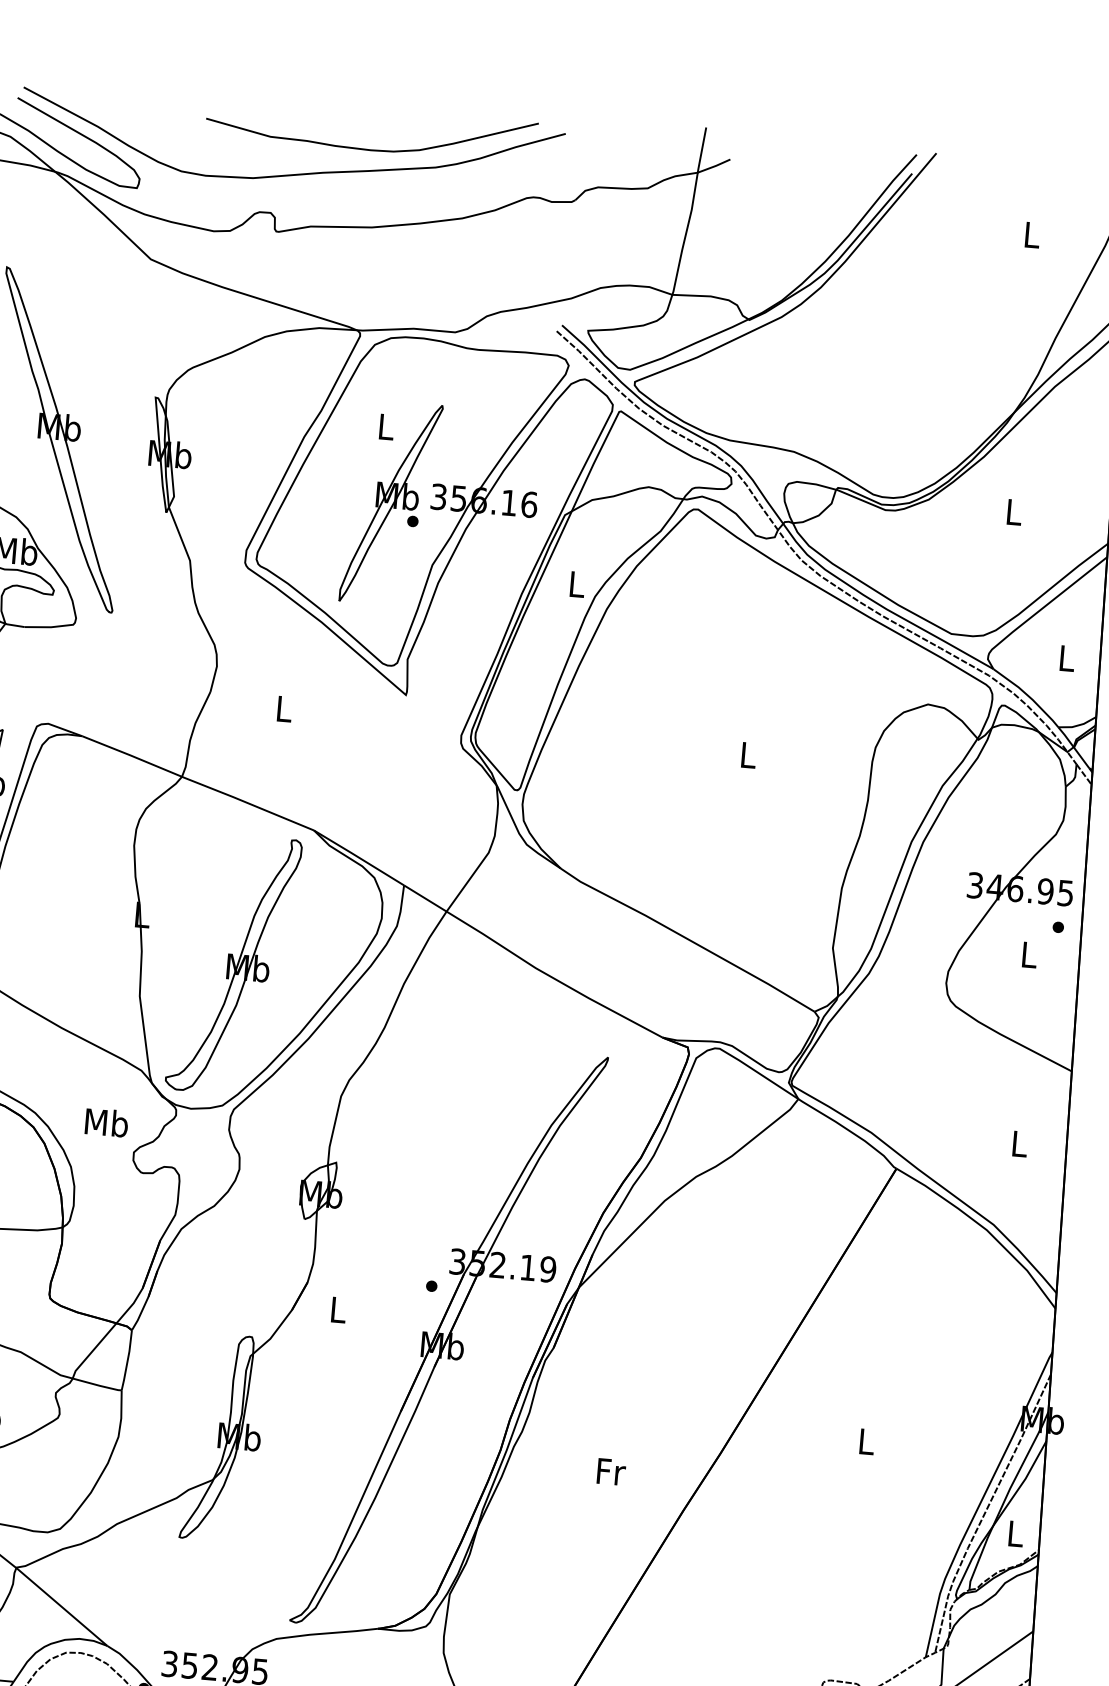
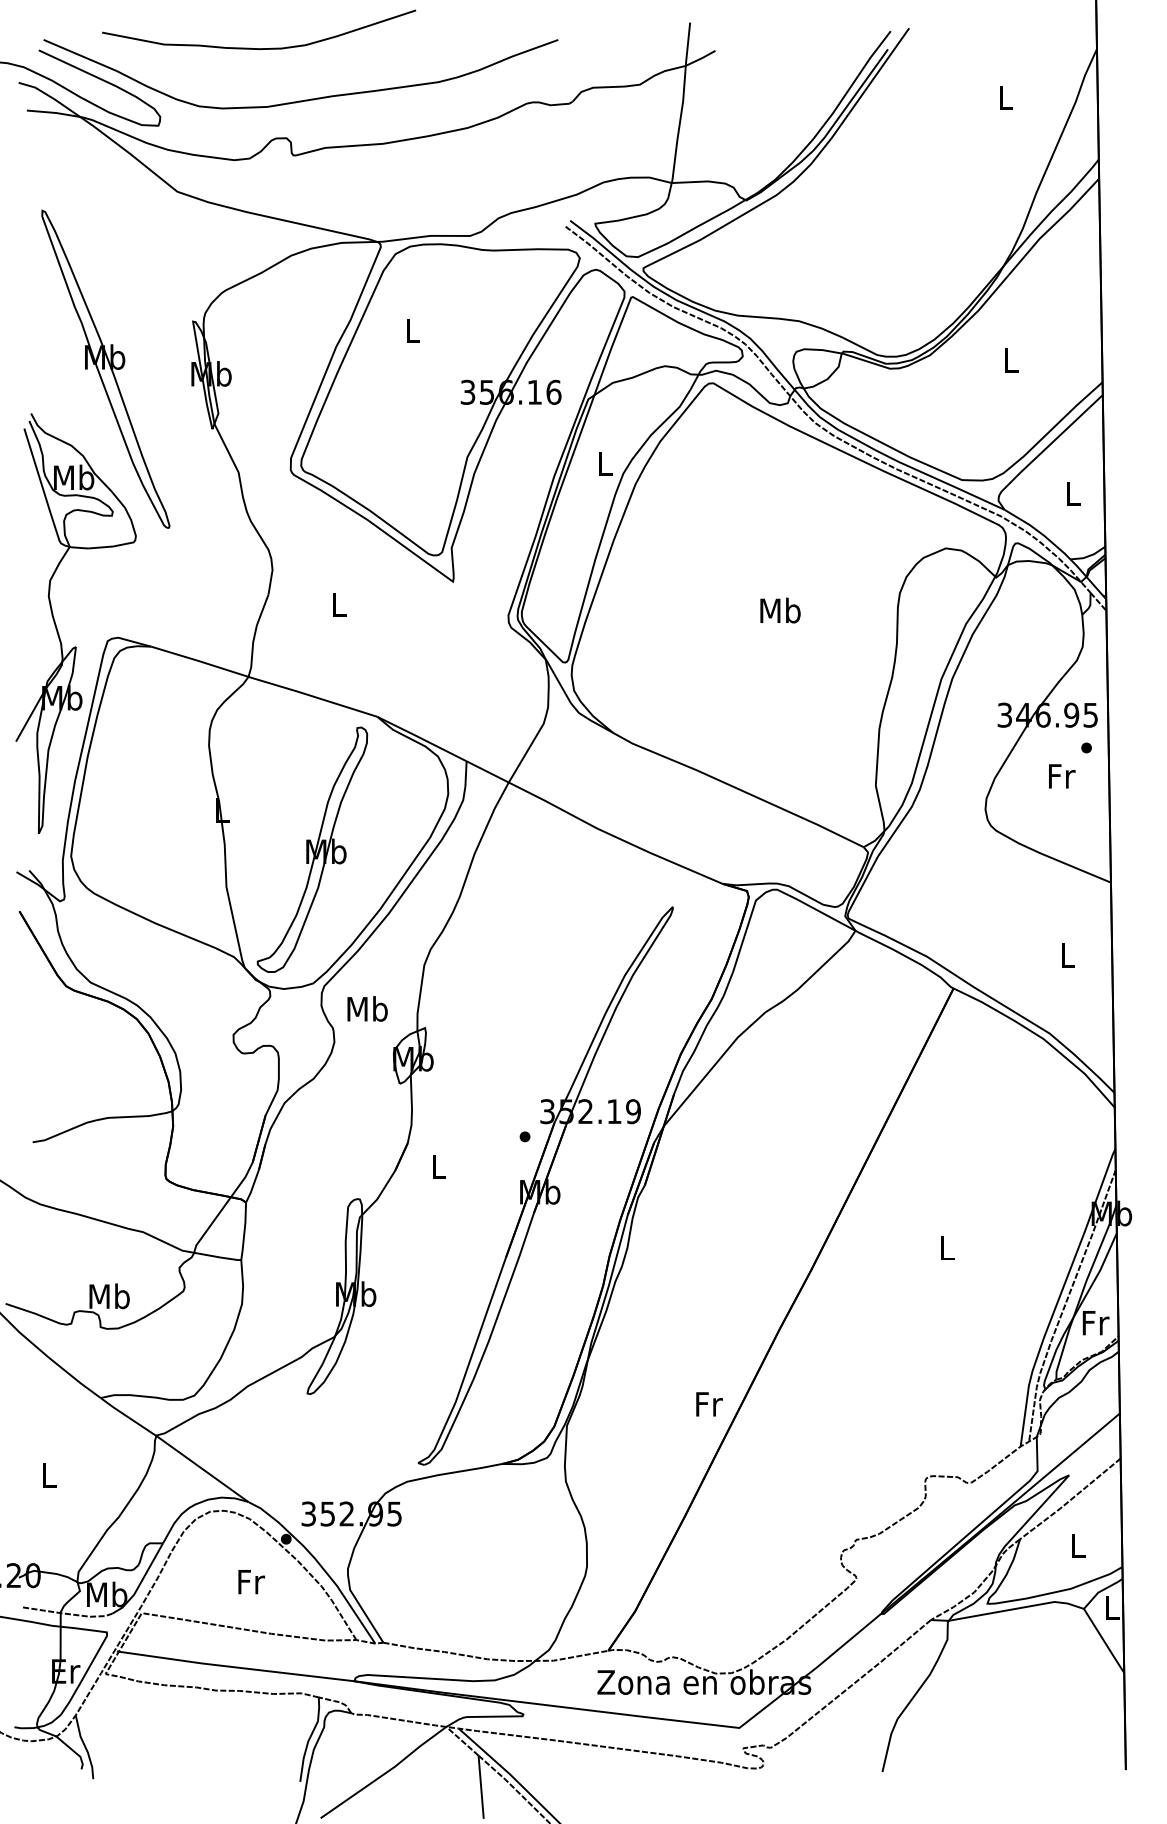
curve: (370, 149) -> (259, 48), moved
part: (391, 502) -> (423, 401), removed
text: (748, 754) -> (780, 610), L -> Mb
text: (1030, 955) -> (1062, 776), L -> Fr
text: (106, 1122) -> (367, 1008), moved
text: (611, 1472) -> (709, 1404), moved
text: (1015, 1534) -> (1095, 1323), L -> Fr

